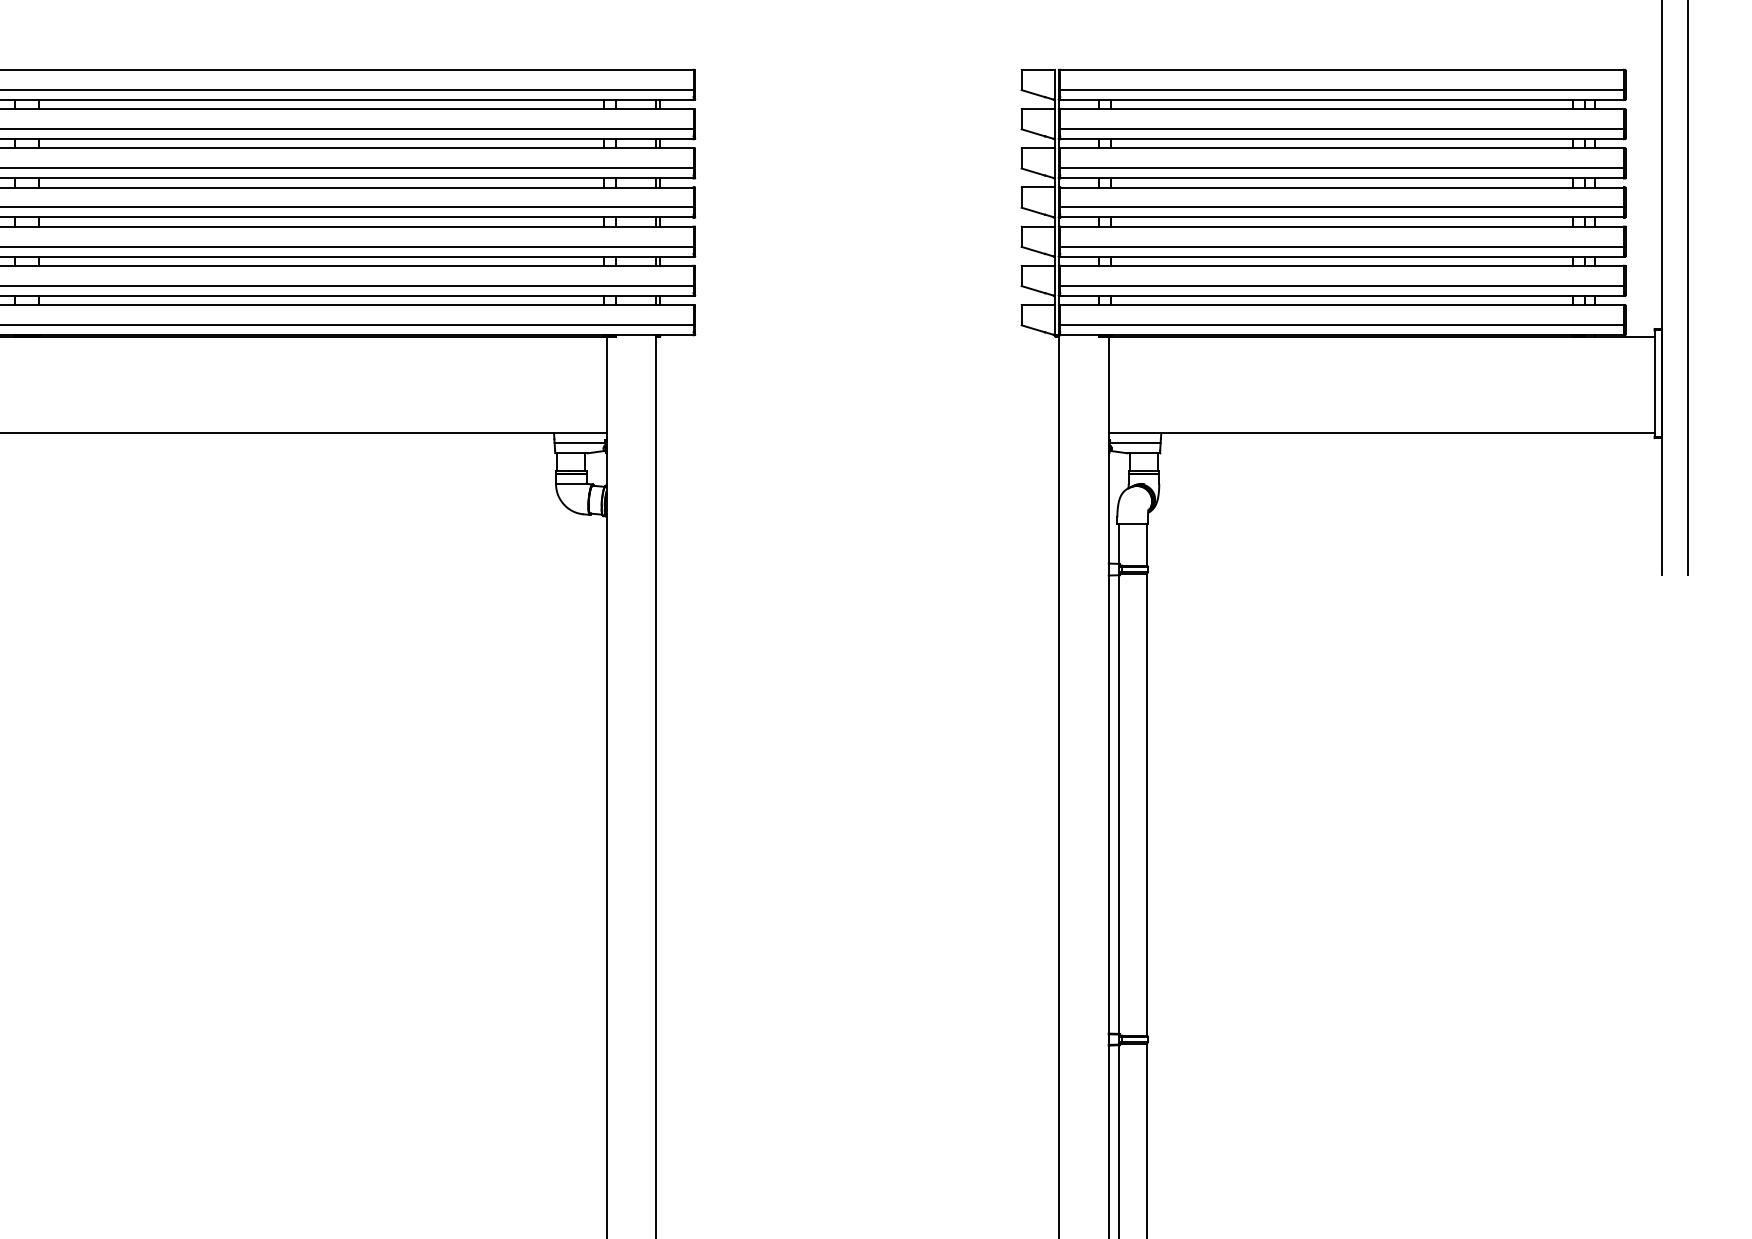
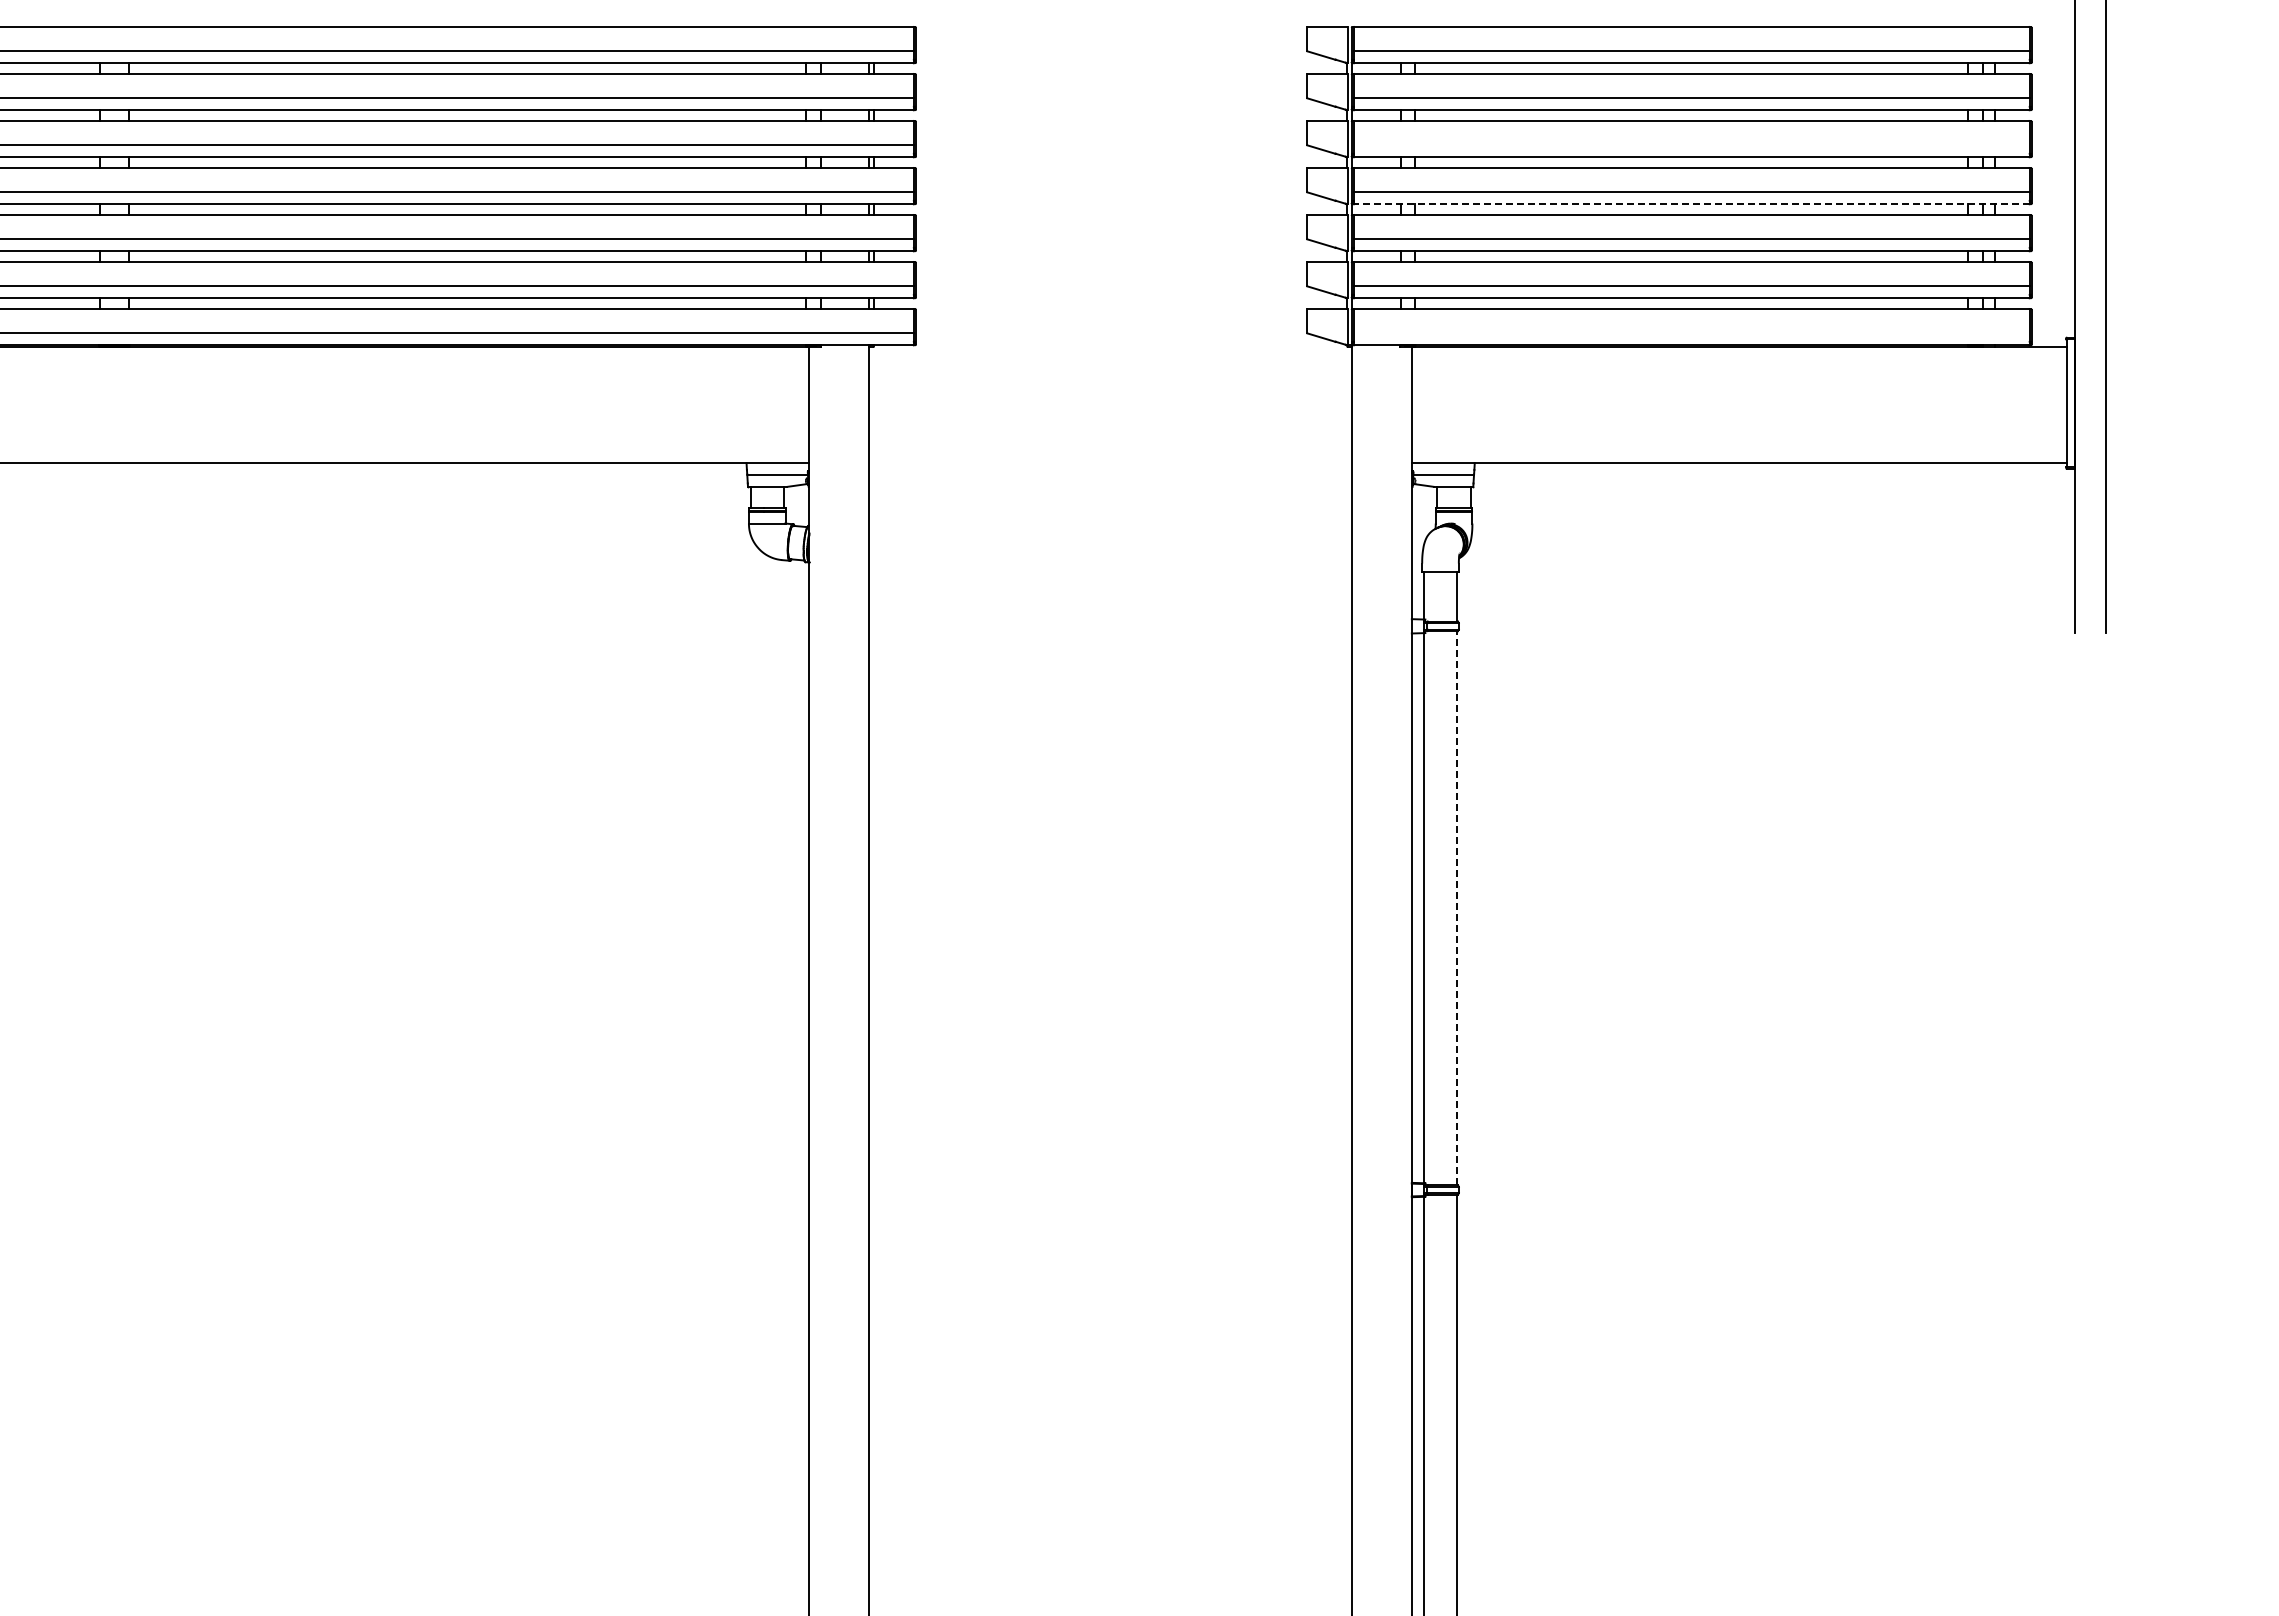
line: (1341, 168) -> (1691, 145), removed
line: (1341, 217) -> (1691, 204), solid -> dashed
line: (1341, 325) -> (1691, 333), removed
line: (1146, 804) -> (1457, 907), solid -> dashed

